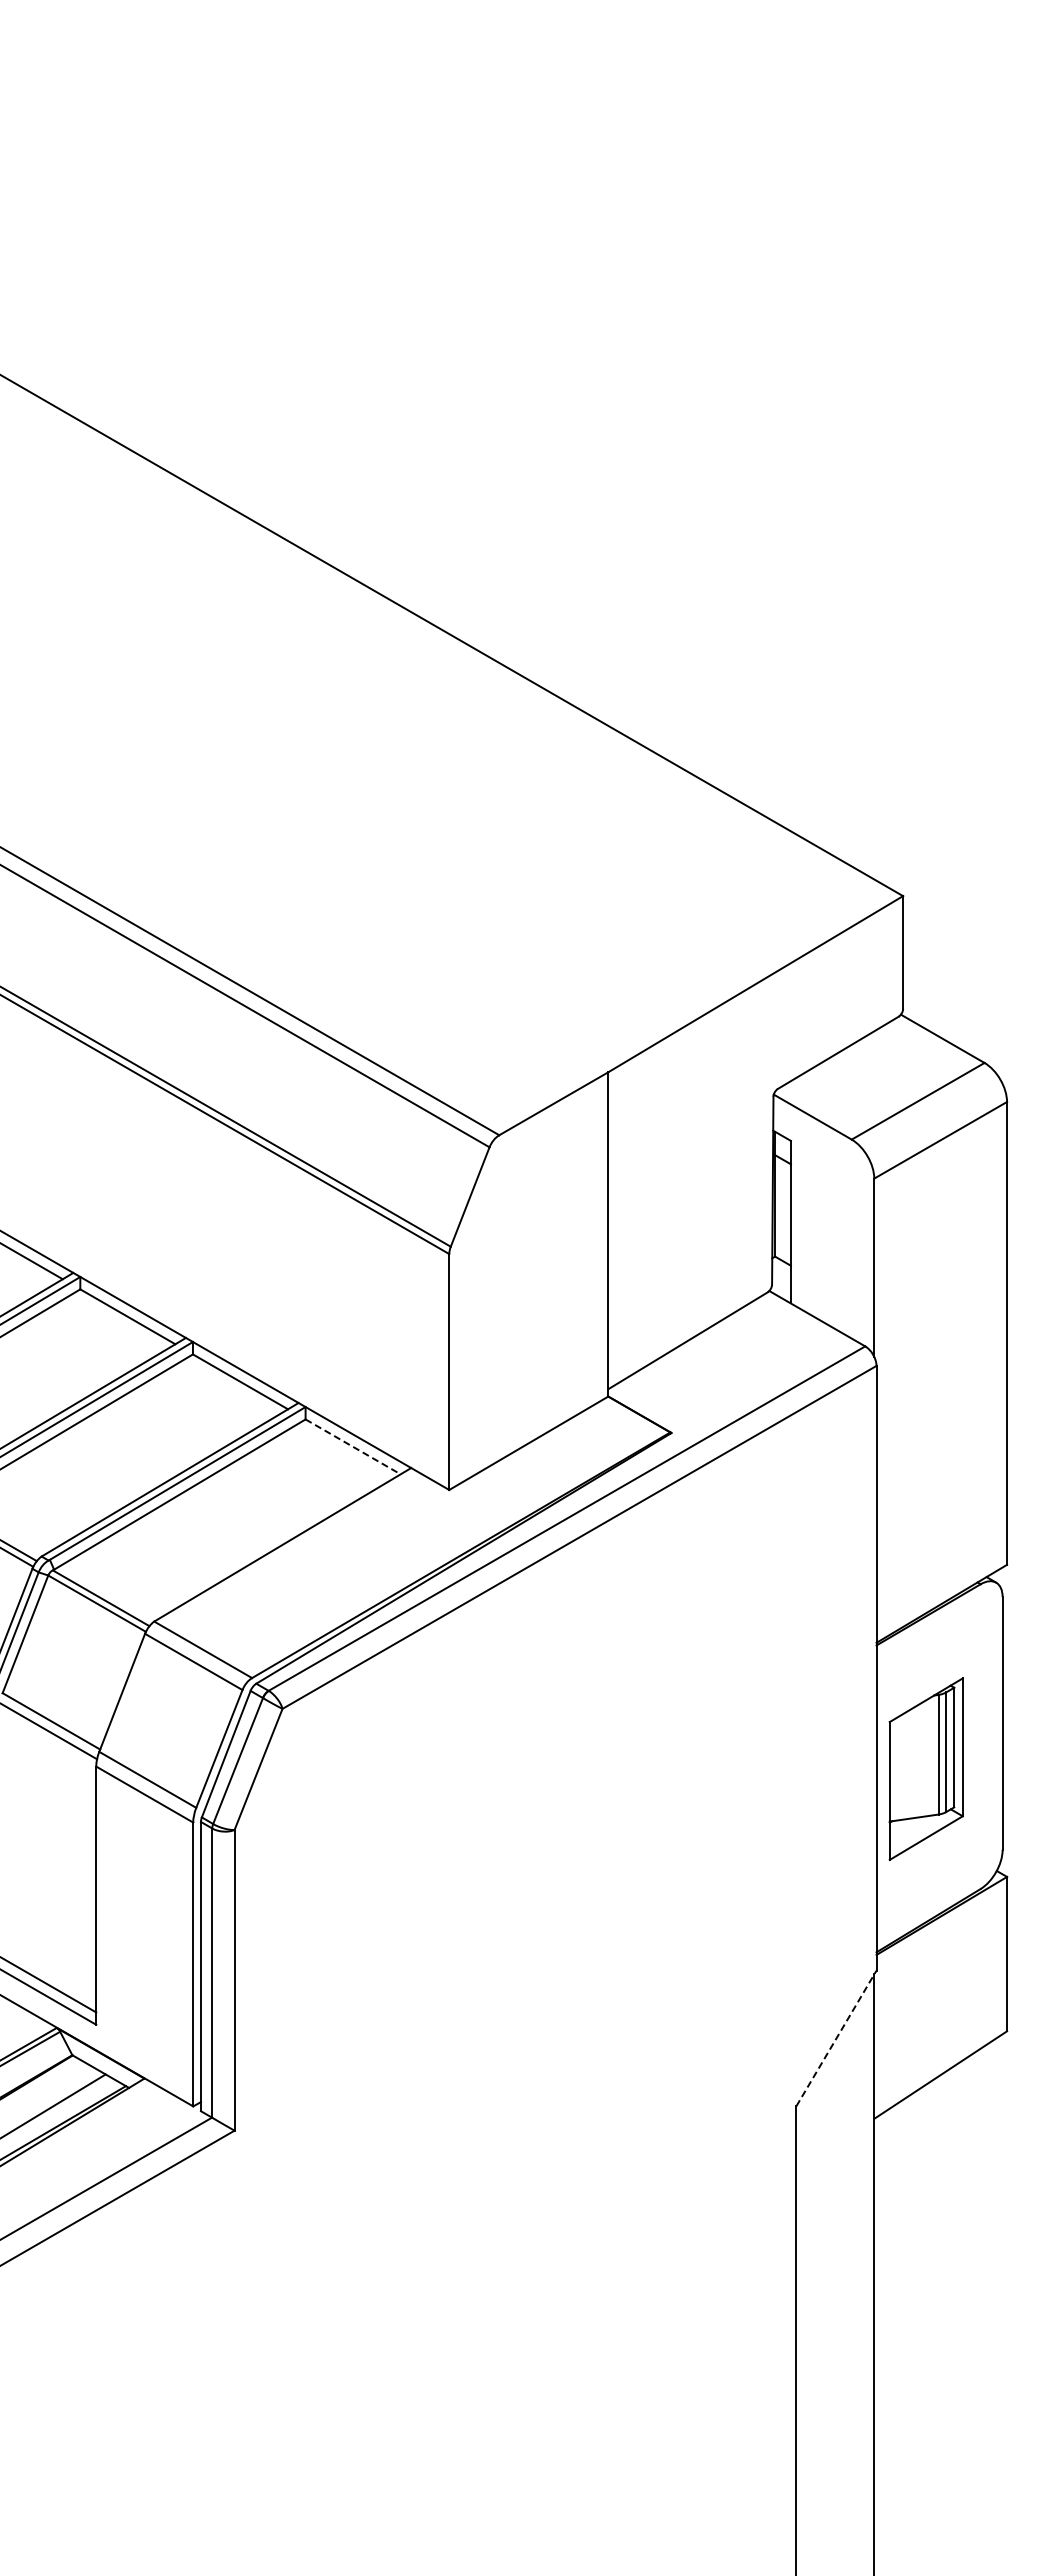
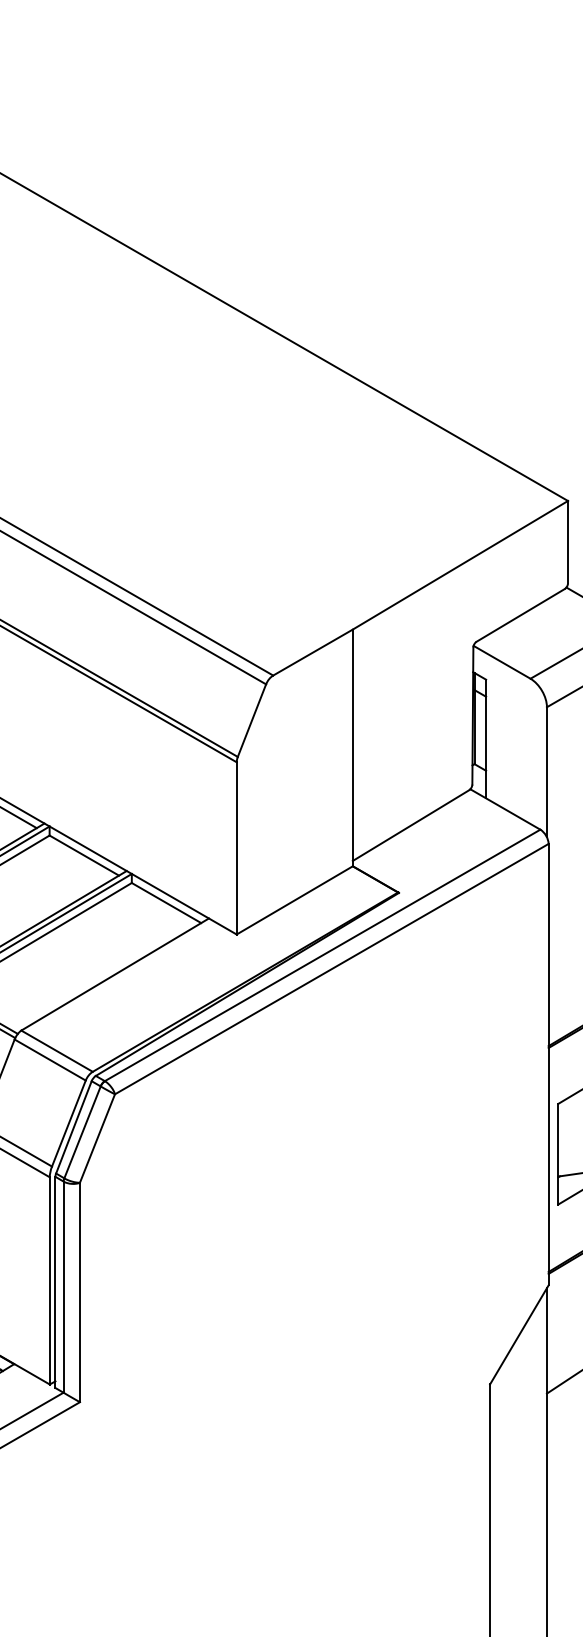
line: (353, 1446) -> (166, 902), dashed -> solid
line: (836, 2038) -> (519, 1334), dashed -> solid

